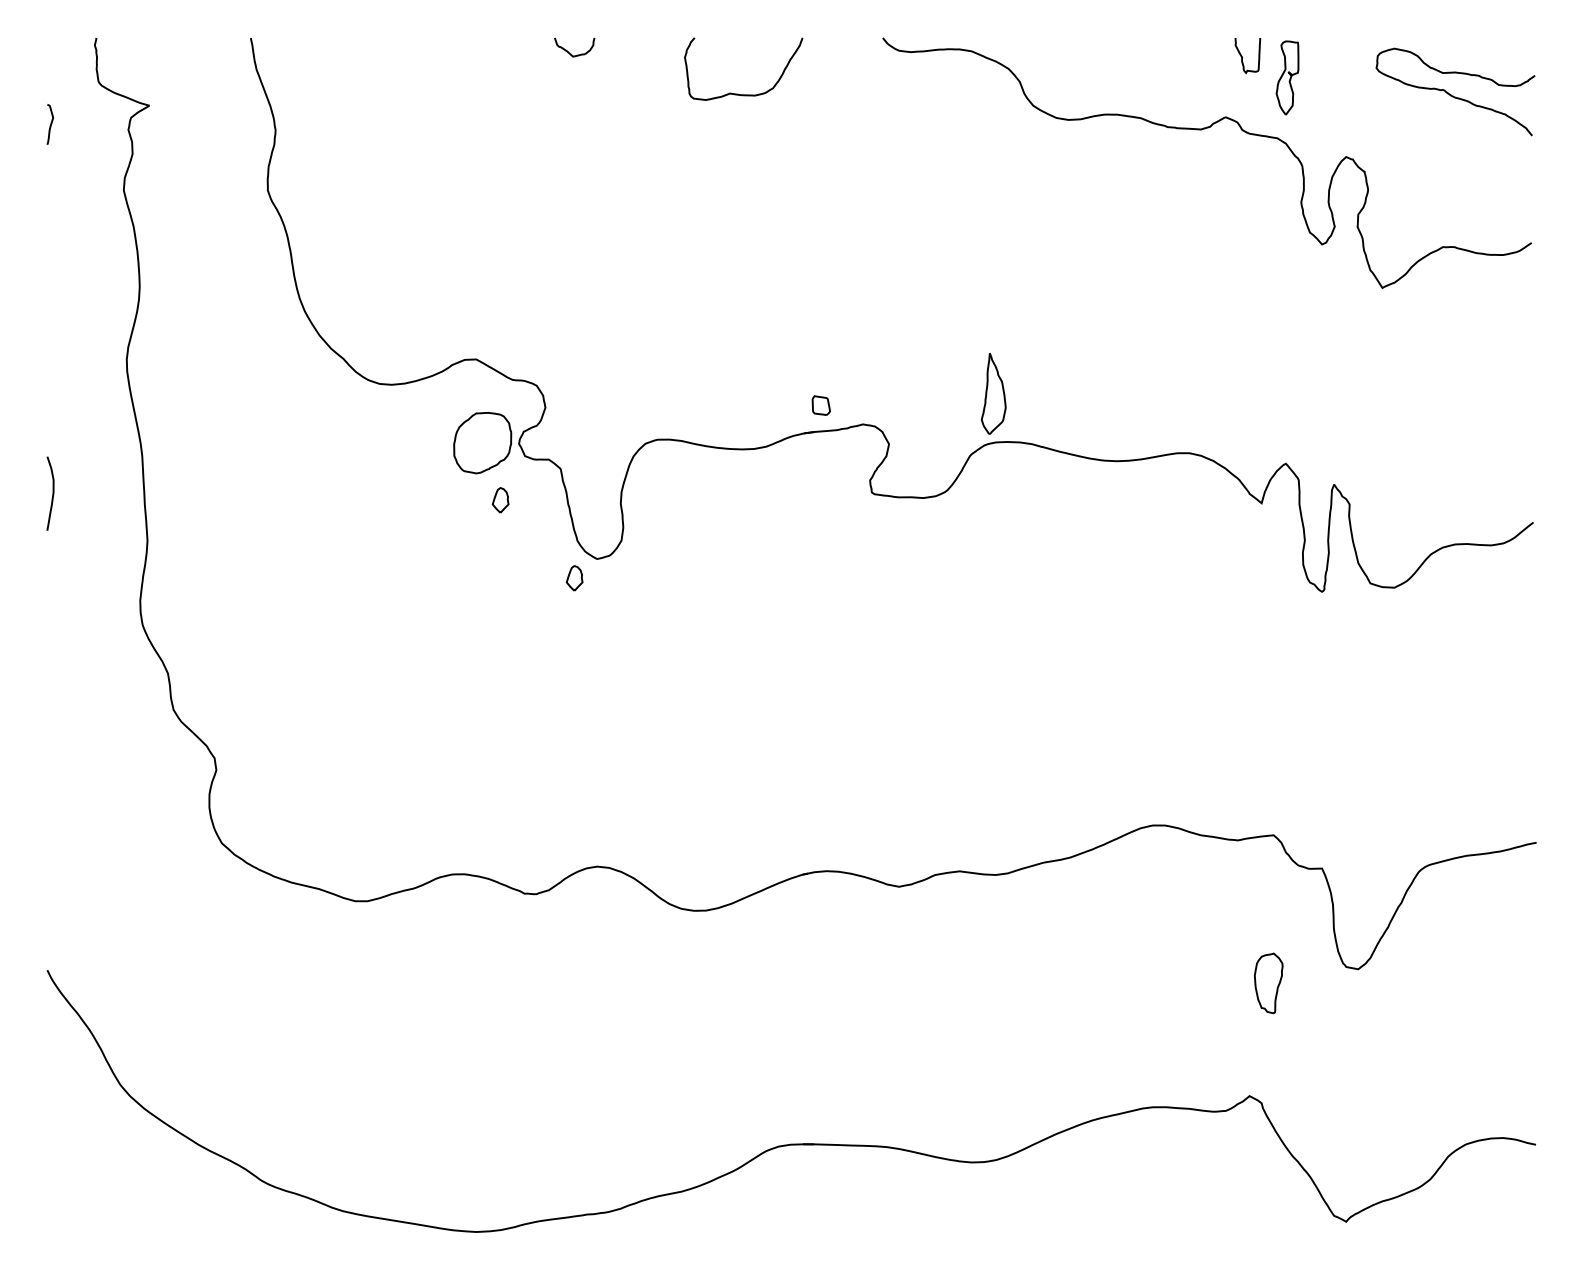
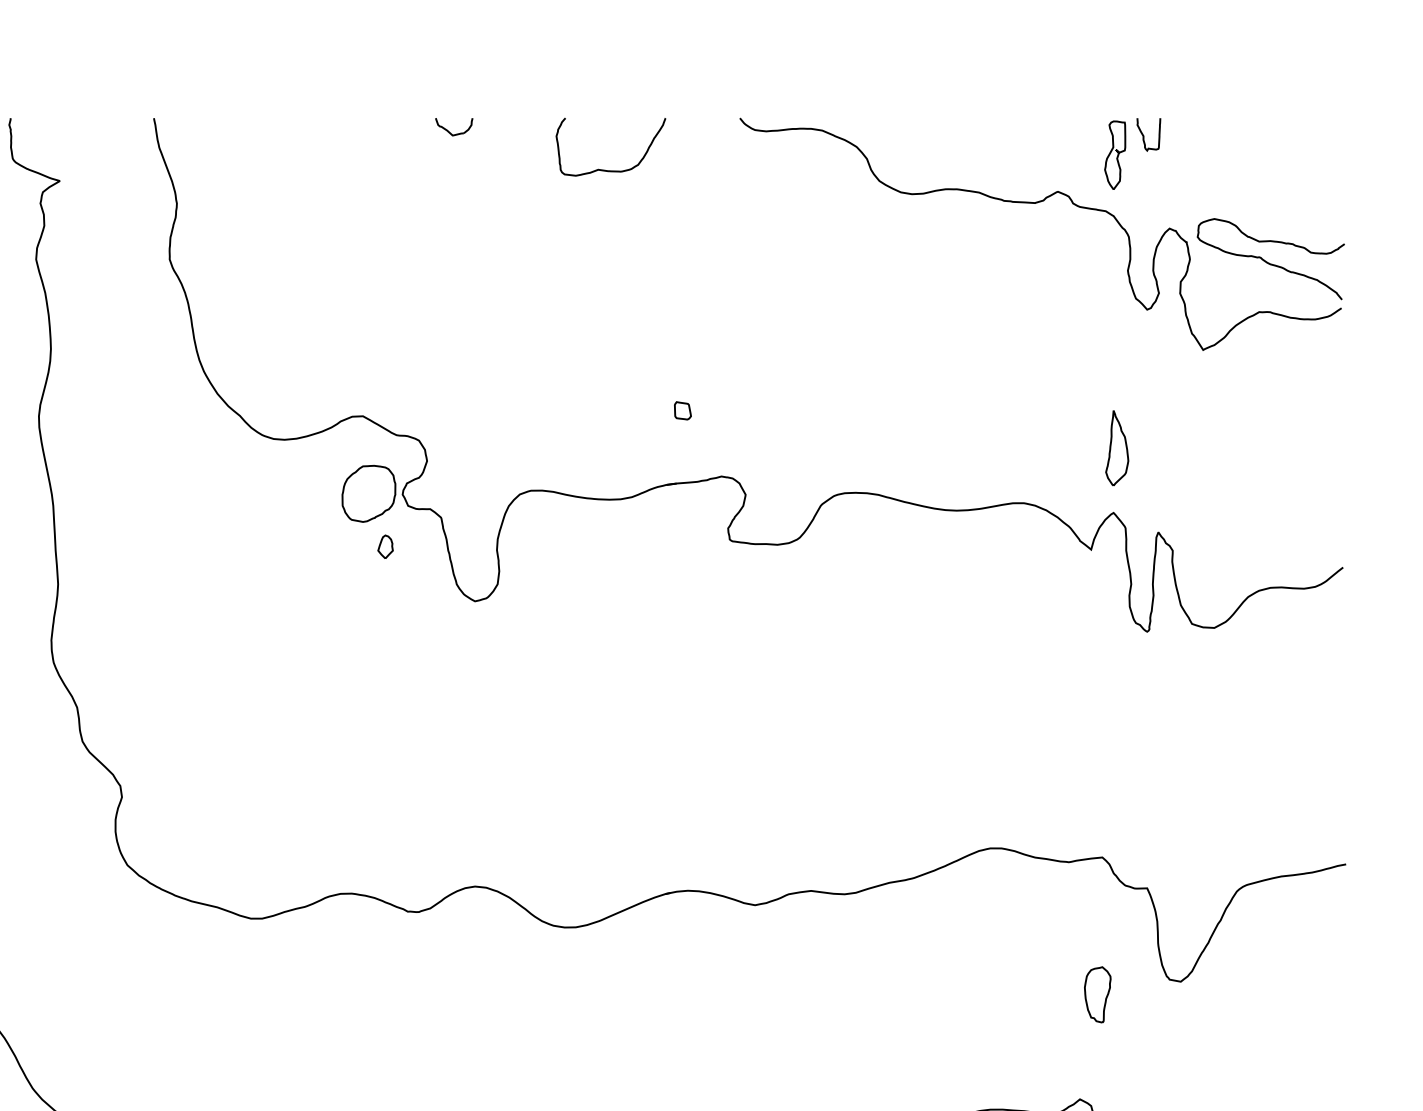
curve: (1242, 56) -> (1143, 135), moved
curve: (1453, 95) -> (1269, 262), moved
part: (993, 393) -> (1117, 447), moved
part: (820, 405) -> (682, 410), moved
part: (574, 578) -> (454, 619), removed

